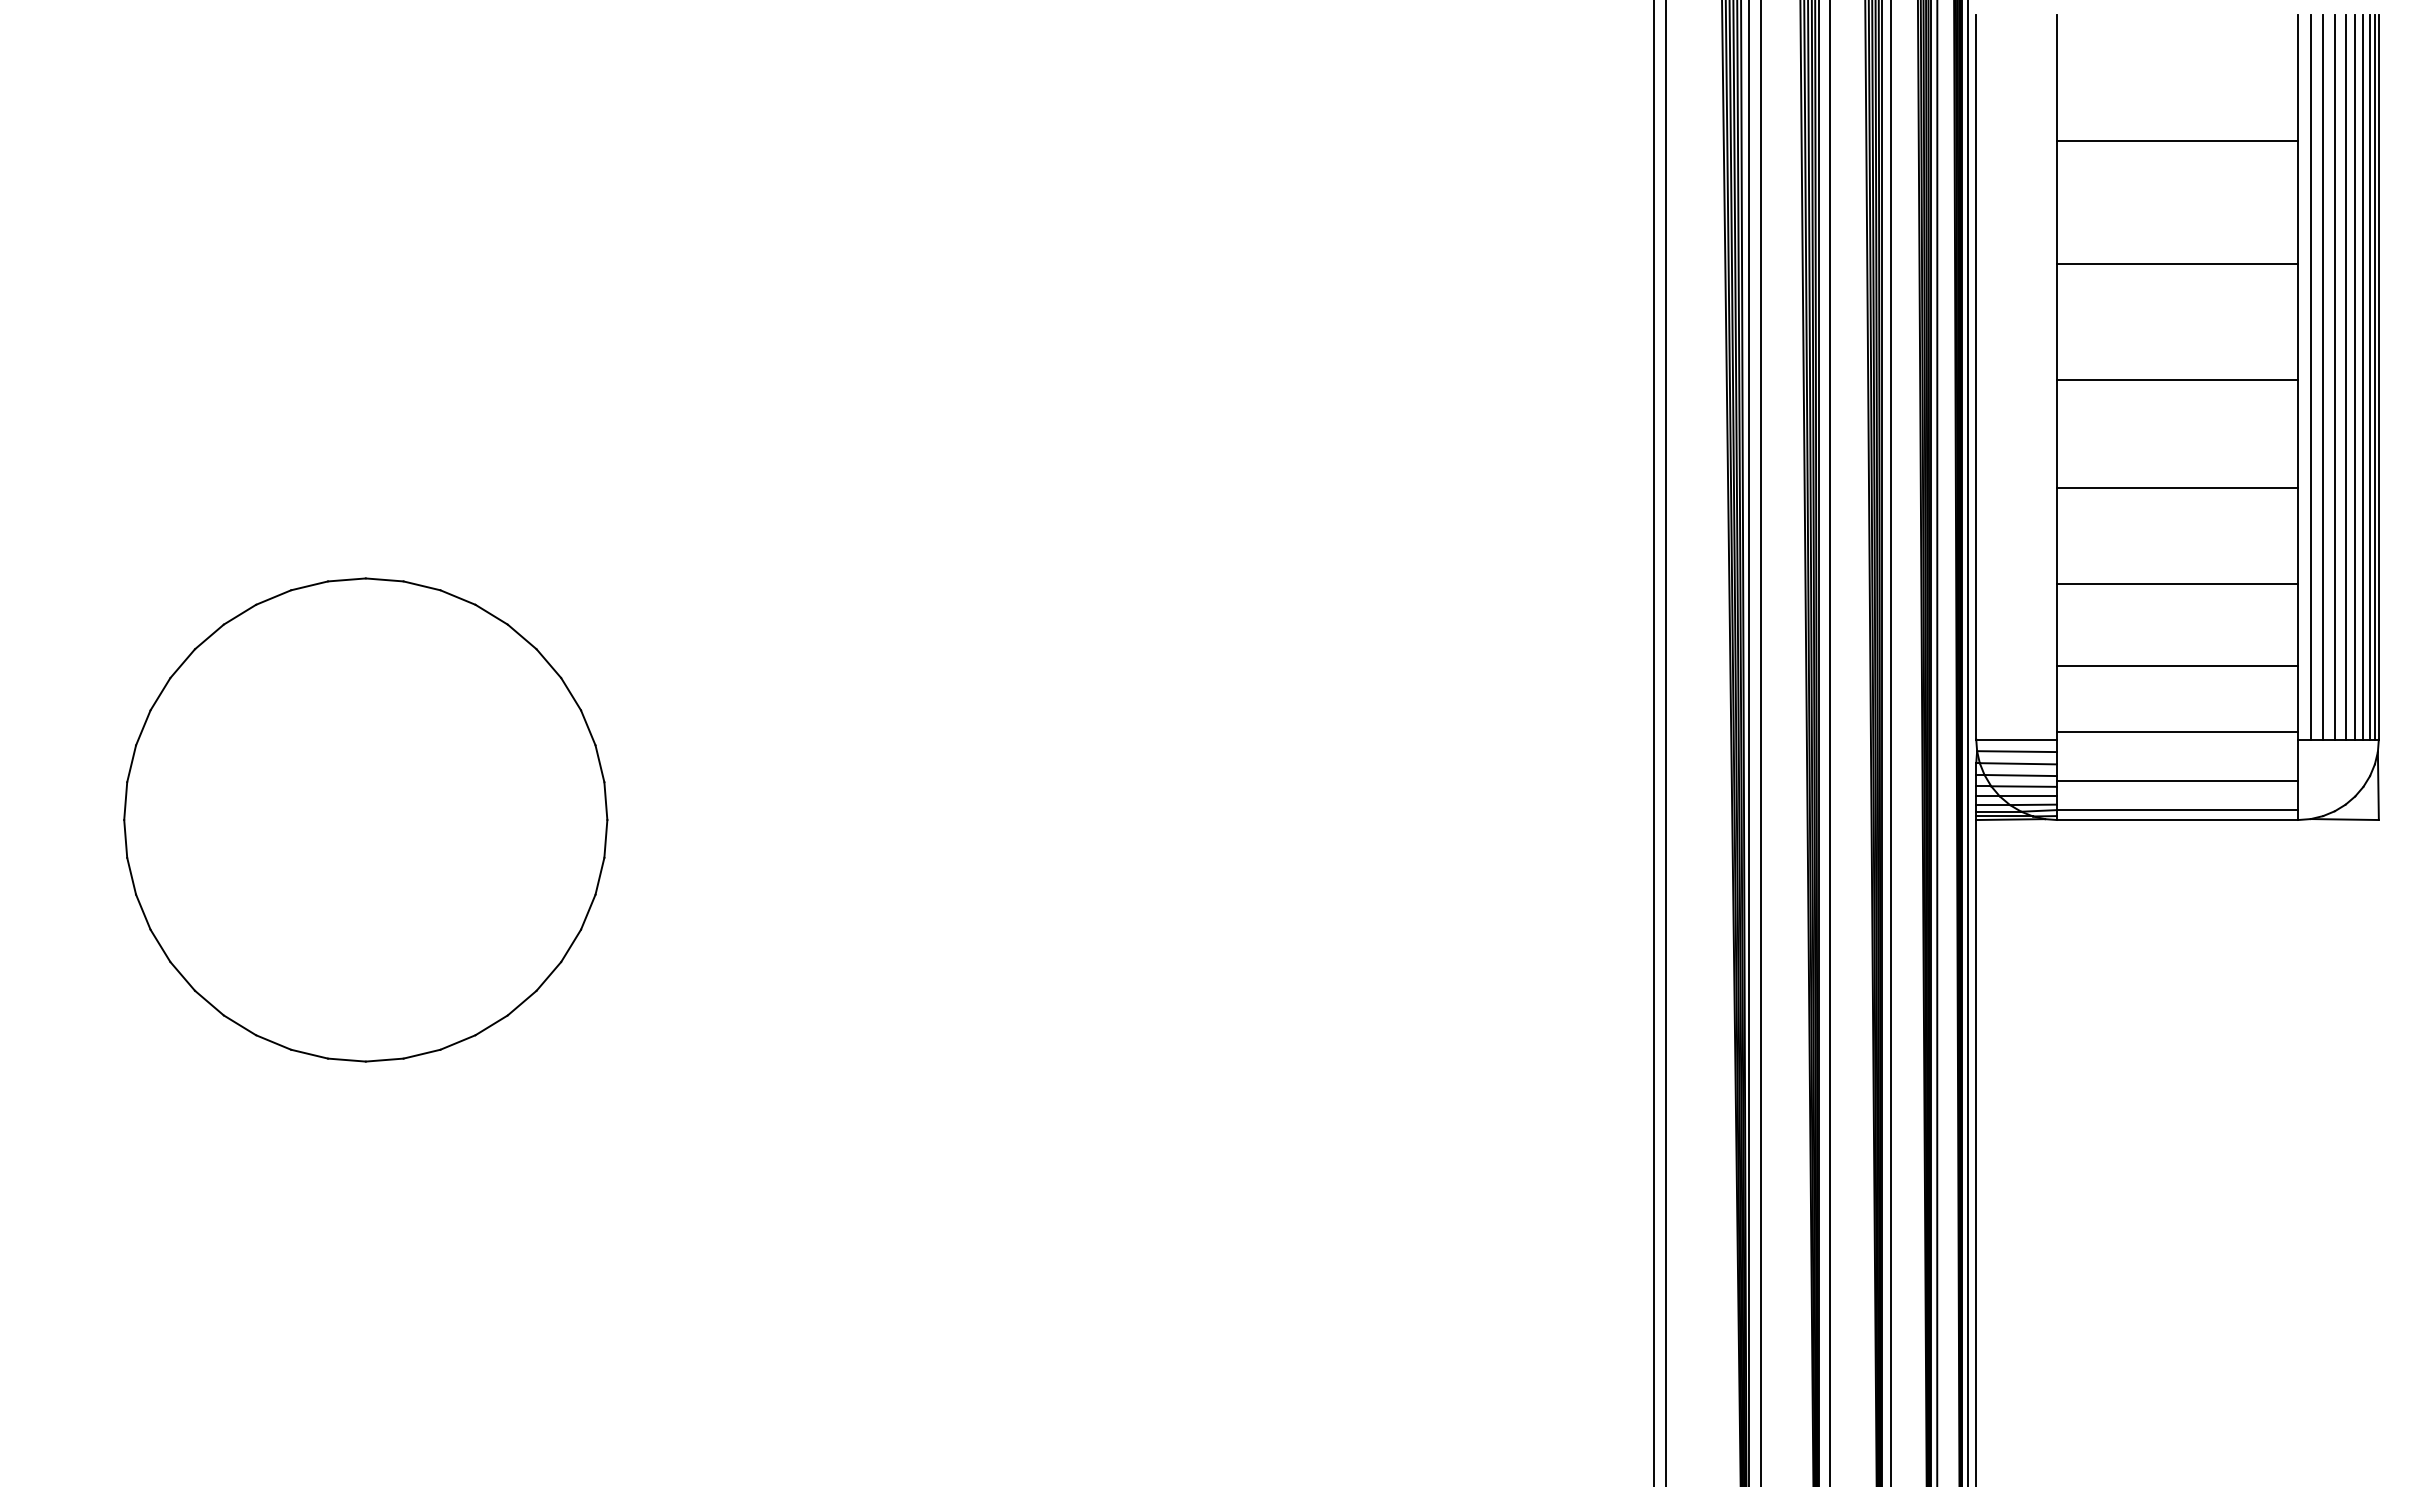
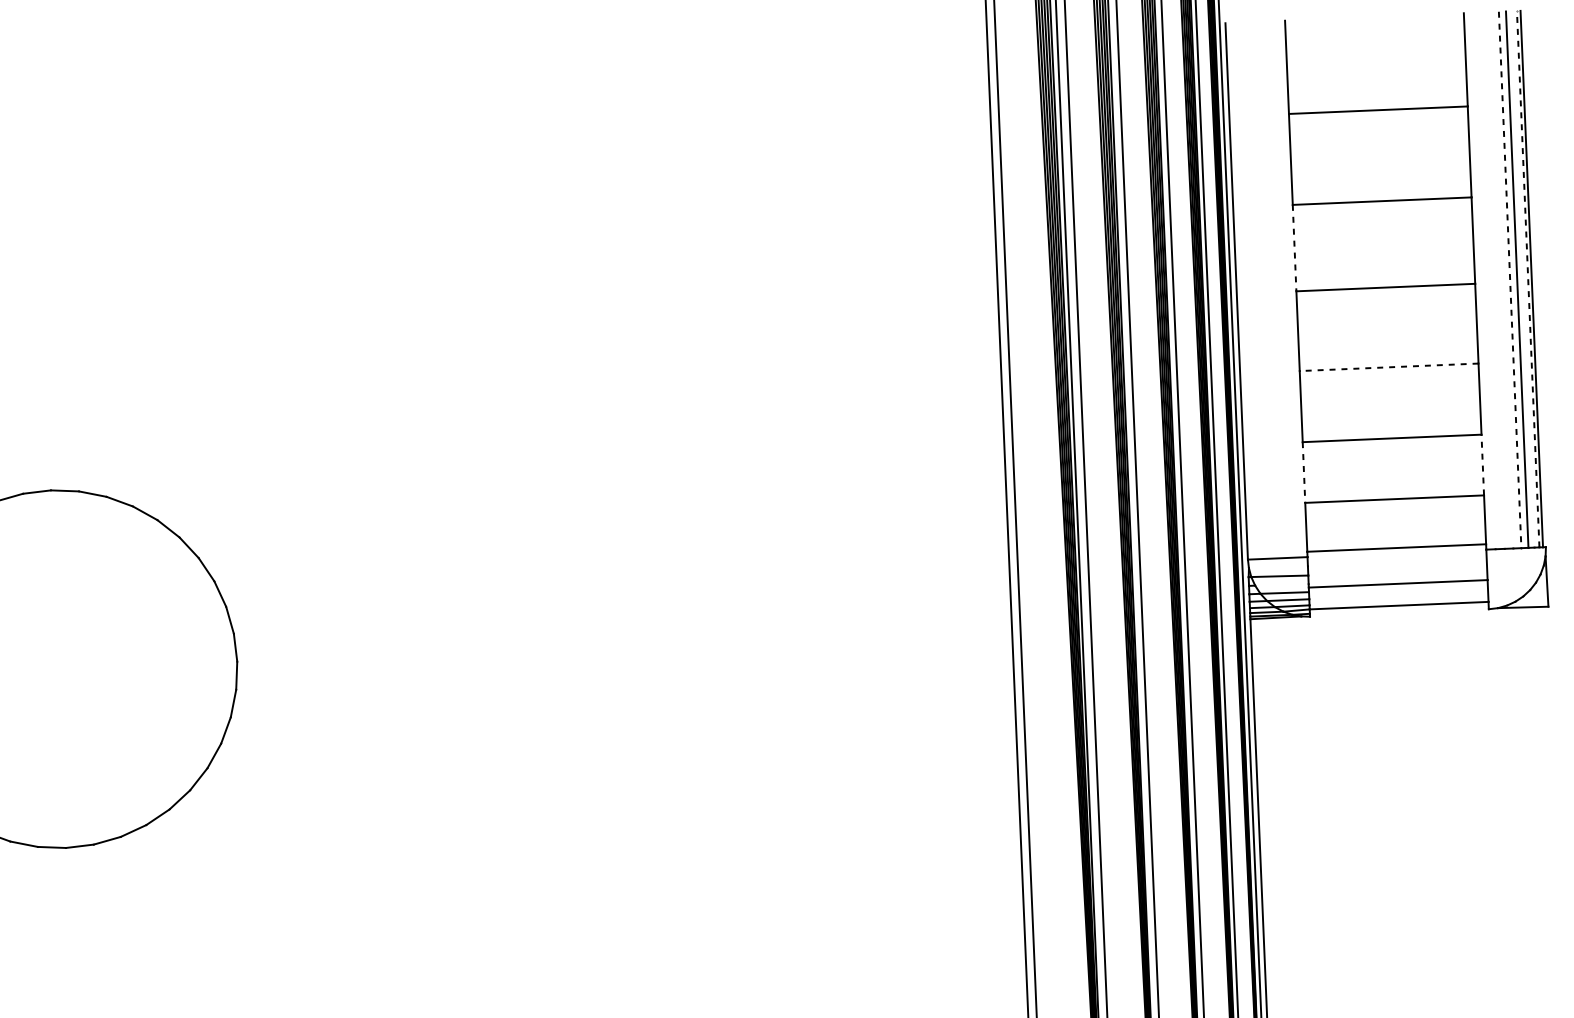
line: (2056, 322) -> (1294, 248), solid -> dashed
line: (2310, 376) -> (1484, 280), removed
line: (2323, 376) -> (1493, 280), removed
line: (2334, 376) -> (1501, 279), removed
line: (2363, 376) -> (1523, 278), removed
line: (2370, 376) -> (1528, 278), solid -> dashed
line: (2378, 376) -> (1534, 278), removed
line: (2345, 377) -> (1510, 280), solid -> dashed
line: (2177, 488) -> (1389, 367), solid -> dashed
line: (2298, 624) -> (1482, 464), solid -> dashed
line: (2056, 625) -> (1303, 472), solid -> dashed
line: (2016, 751) -> (1278, 567), removed
line: (2020, 775) -> (1281, 584), removed
line: (2177, 820) -> (1399, 613), removed

